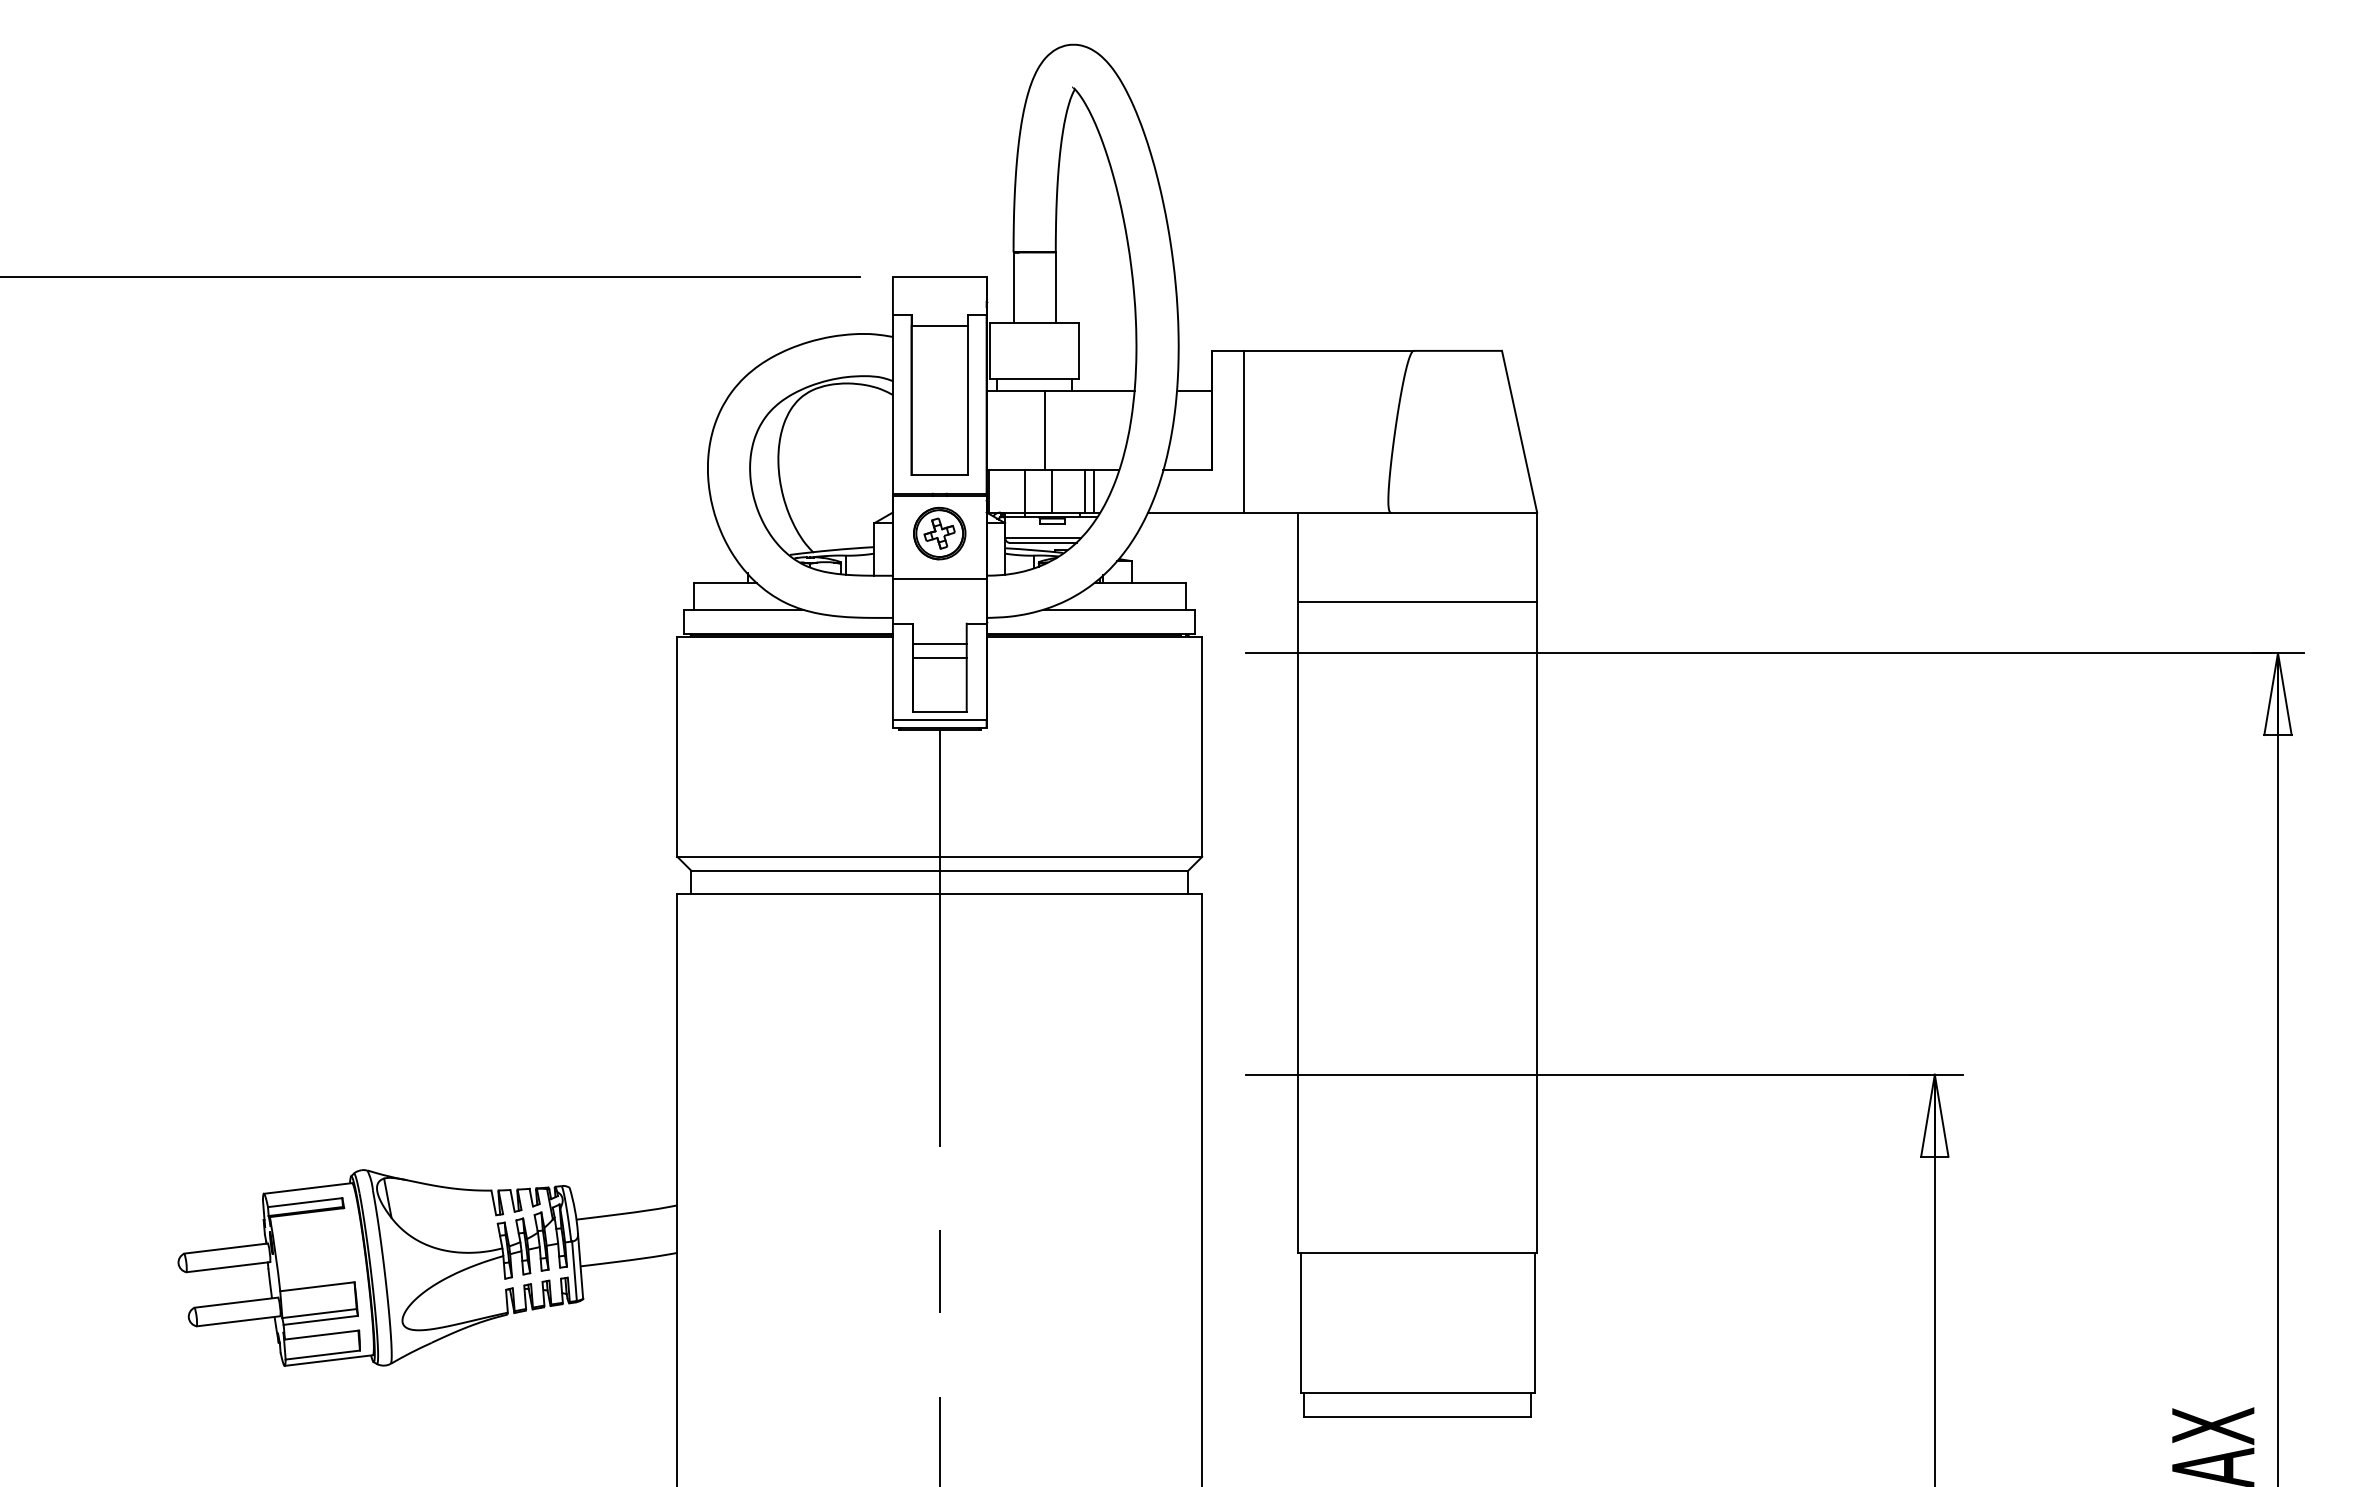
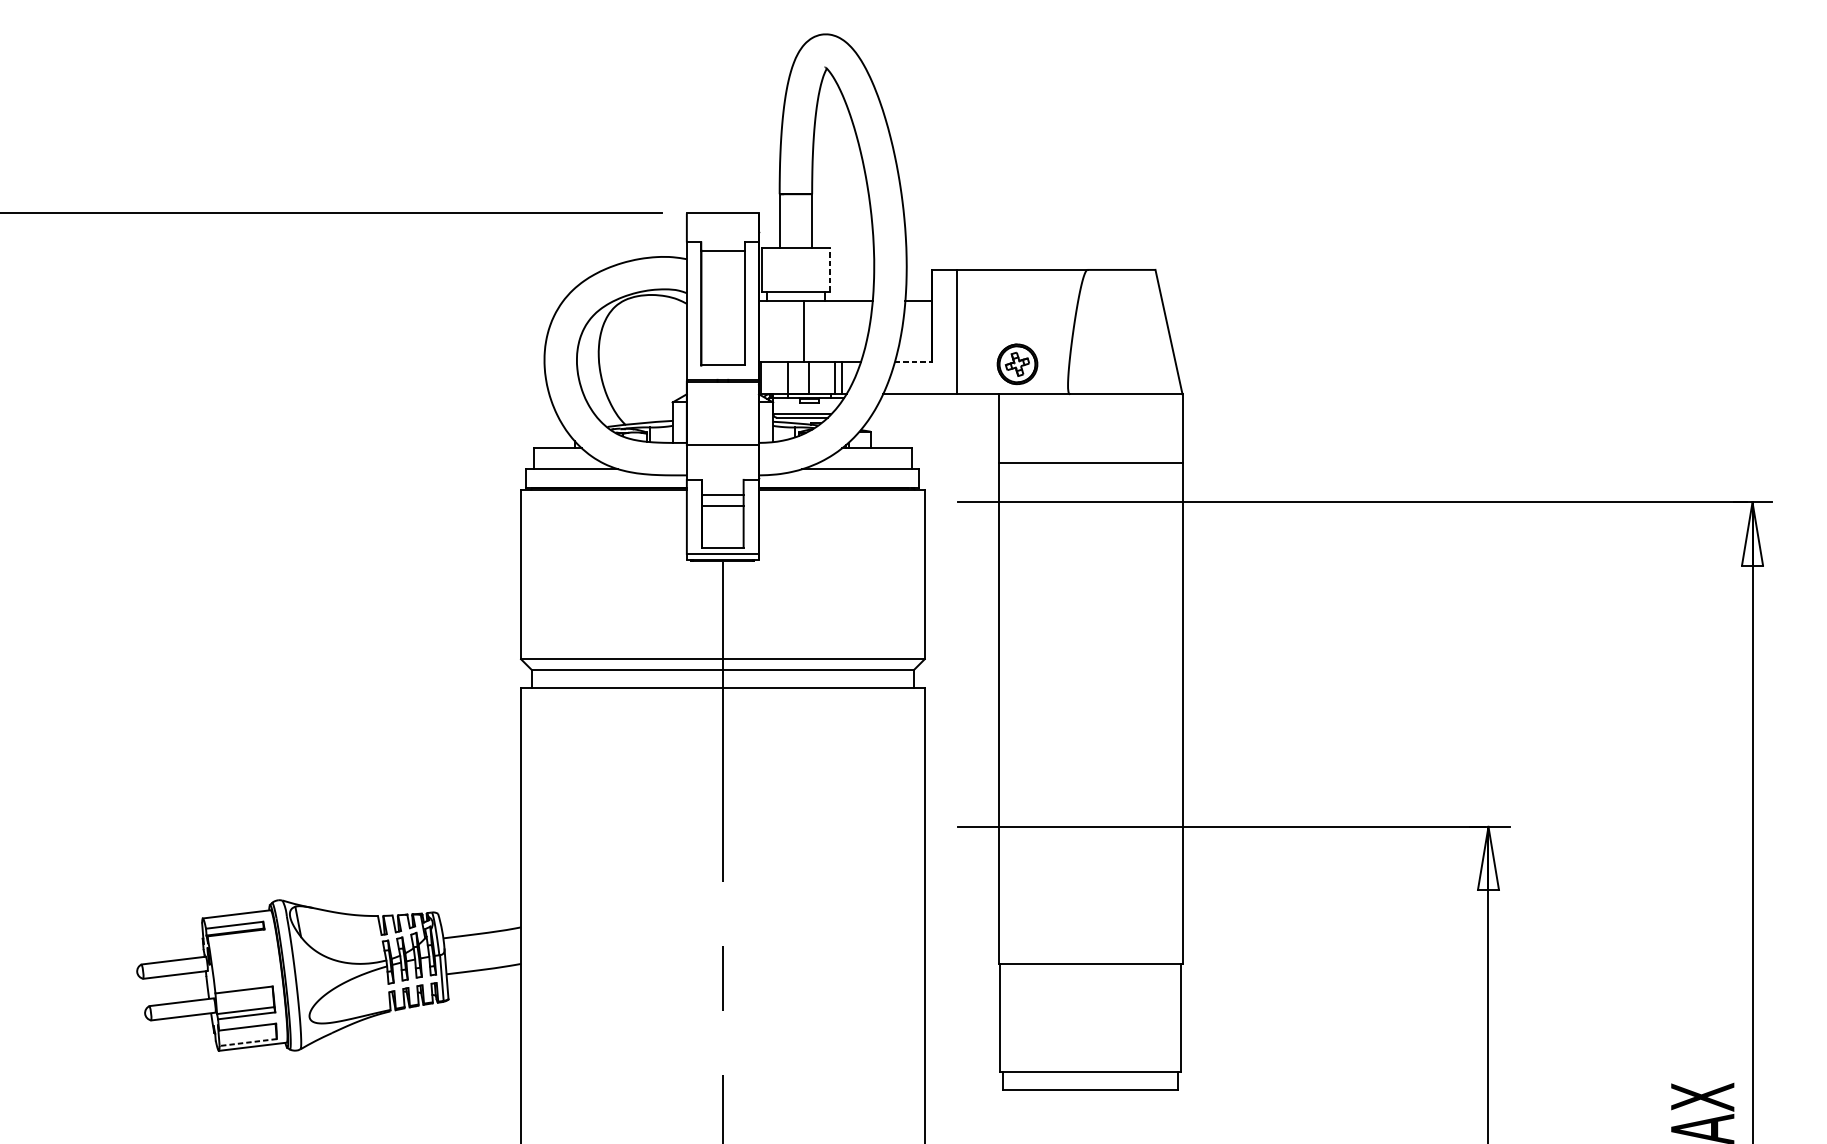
line: (1079, 350) -> (830, 269), solid -> dashed
line: (1187, 470) -> (913, 361), solid -> dashed
part: (939, 533) -> (1017, 364), moved
line: (322, 1355) -> (247, 1042), solid -> dashed

